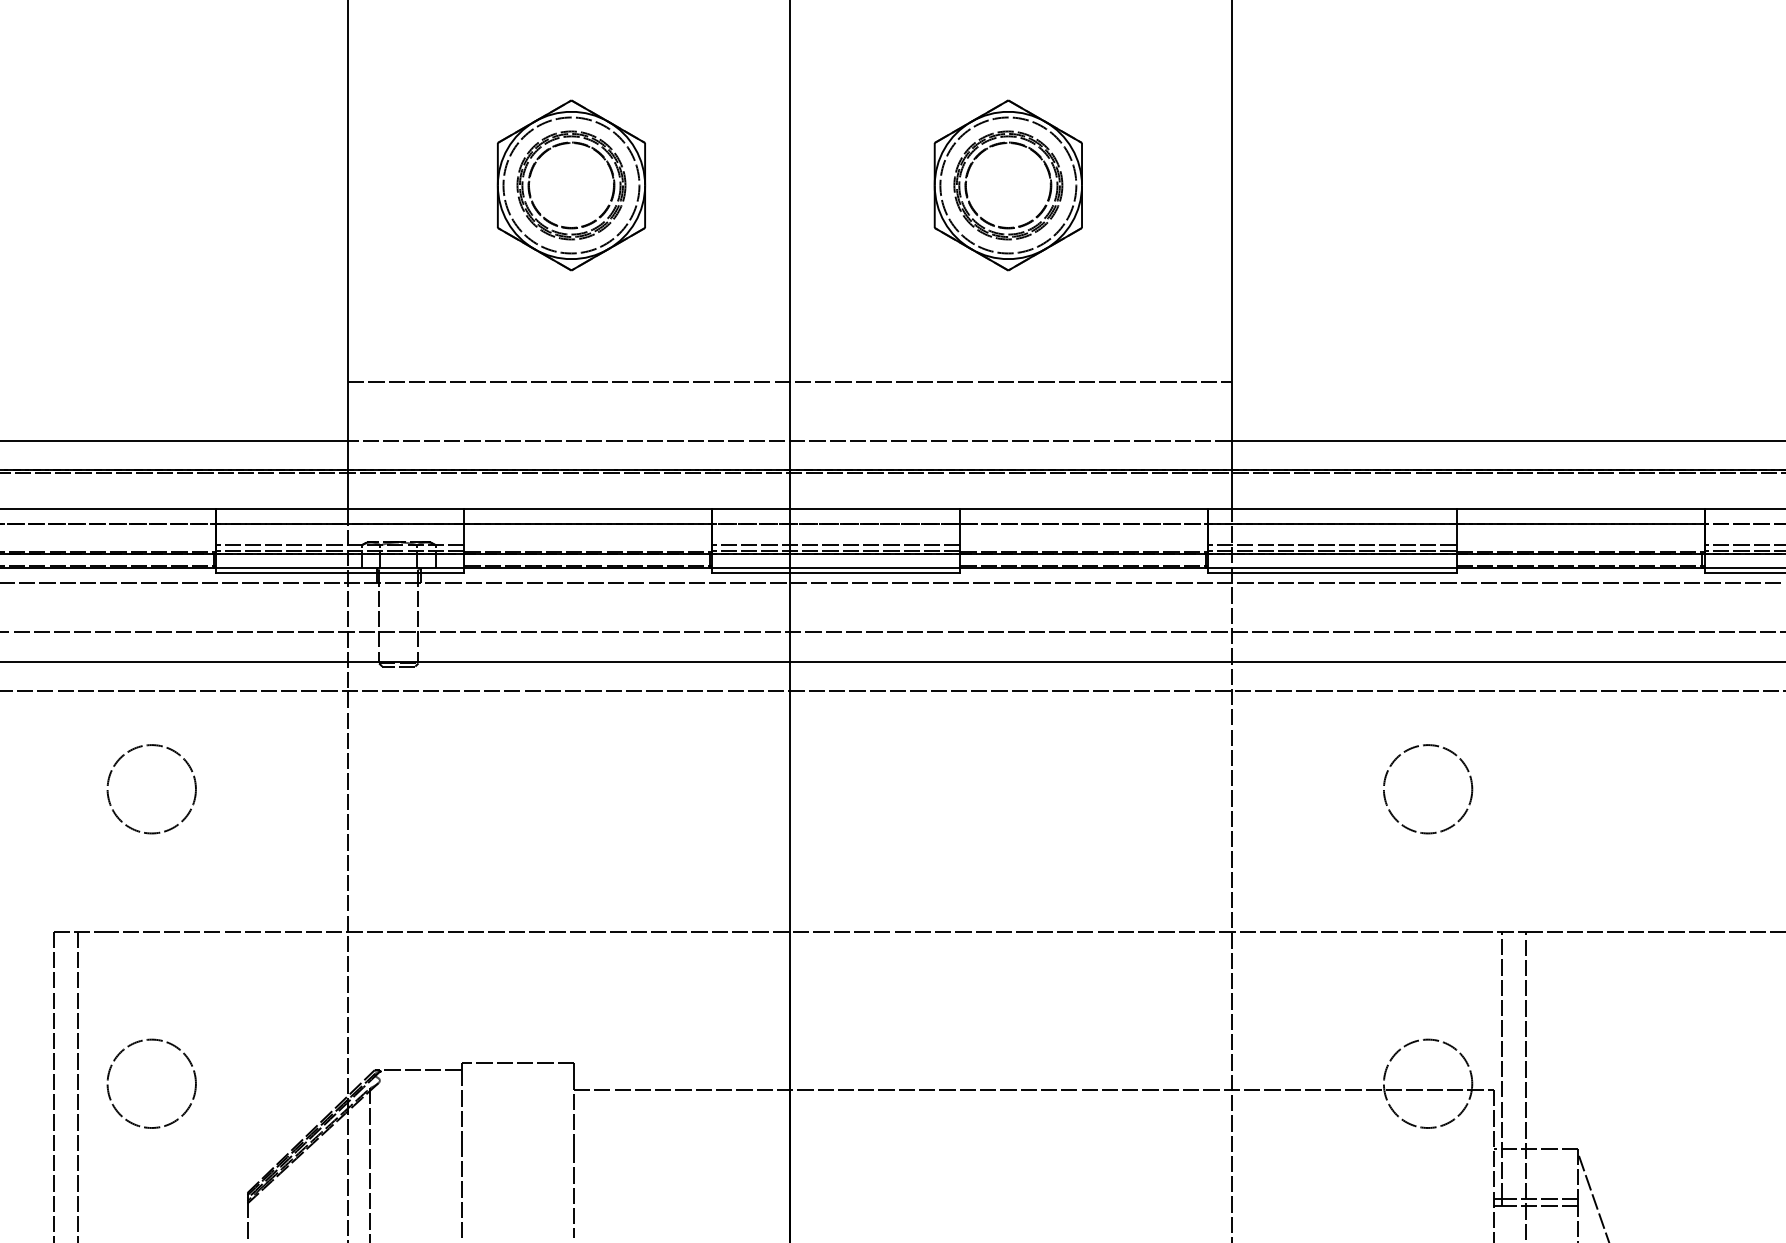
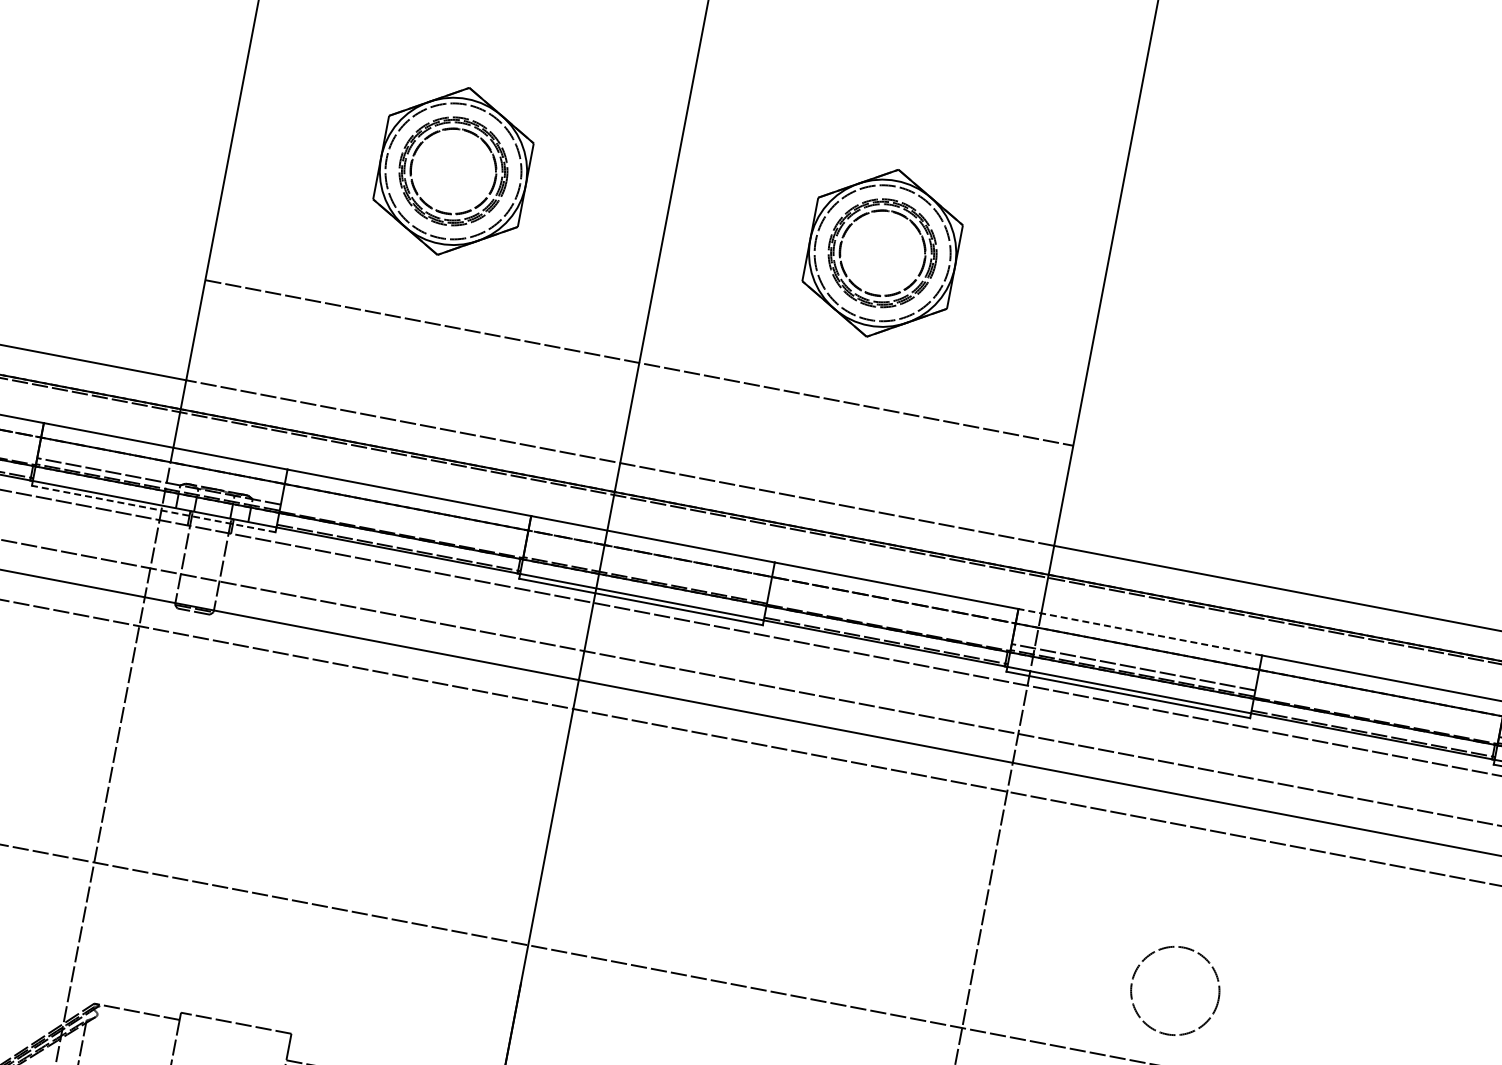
line: (789, 381) -> (638, 362), moved
line: (1331, 509) -> (1139, 632), solid -> dashed
line: (836, 545) -> (646, 574), removed
line: (339, 573) -> (152, 509), solid -> dashed
circle: (1428, 789) -> (1175, 991), moved

